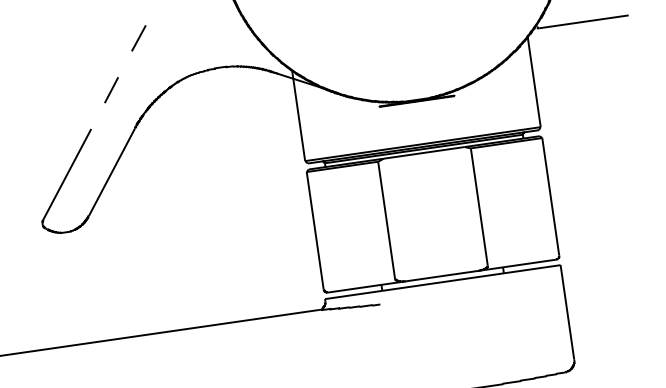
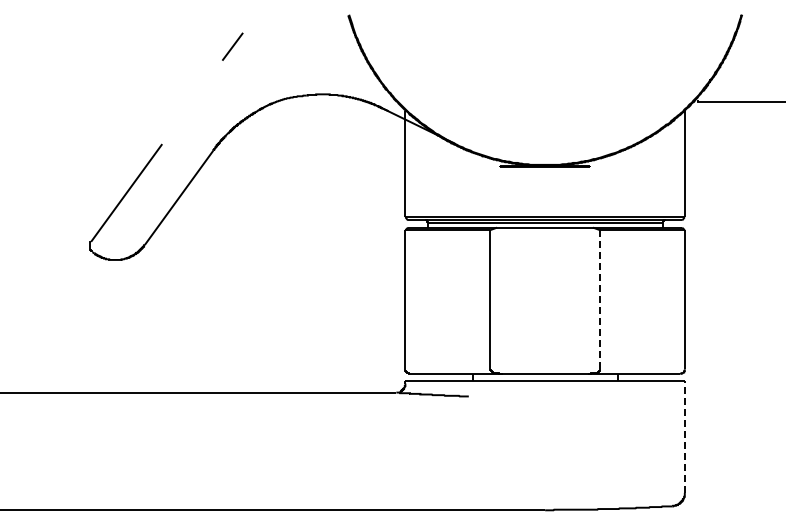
line: (110, 90) -> (191, 102), removed
line: (479, 206) -> (600, 299), solid -> dashed
line: (567, 312) -> (684, 436), solid -> dashed

